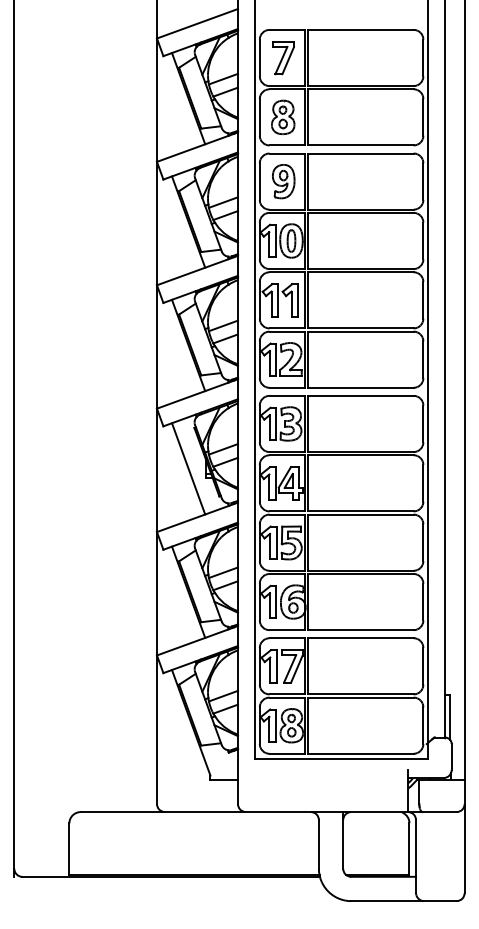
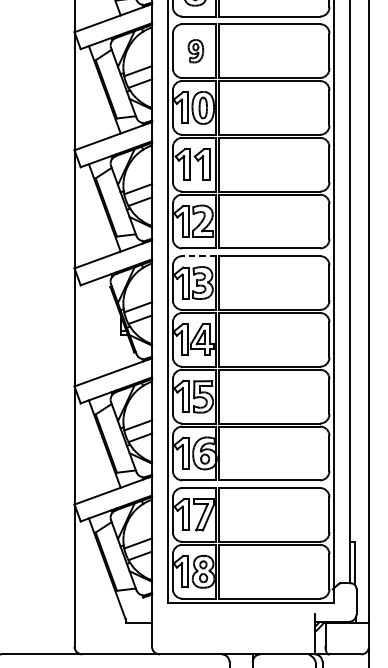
part: (283, 181) -> (195, 51), size x0.7
line: (287, 395) -> (199, 255), solid -> dashed
line: (188, 468) -> (104, 325), removed

